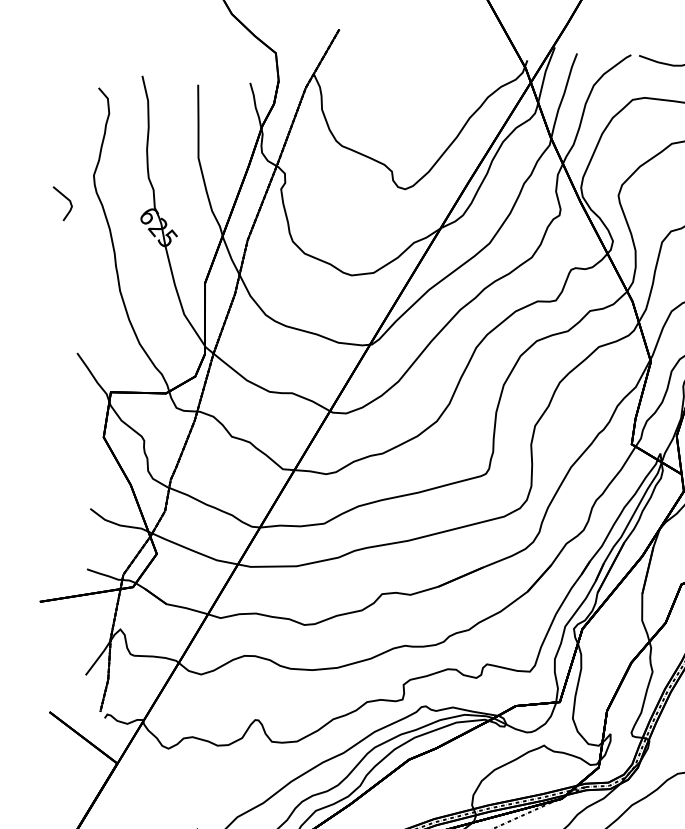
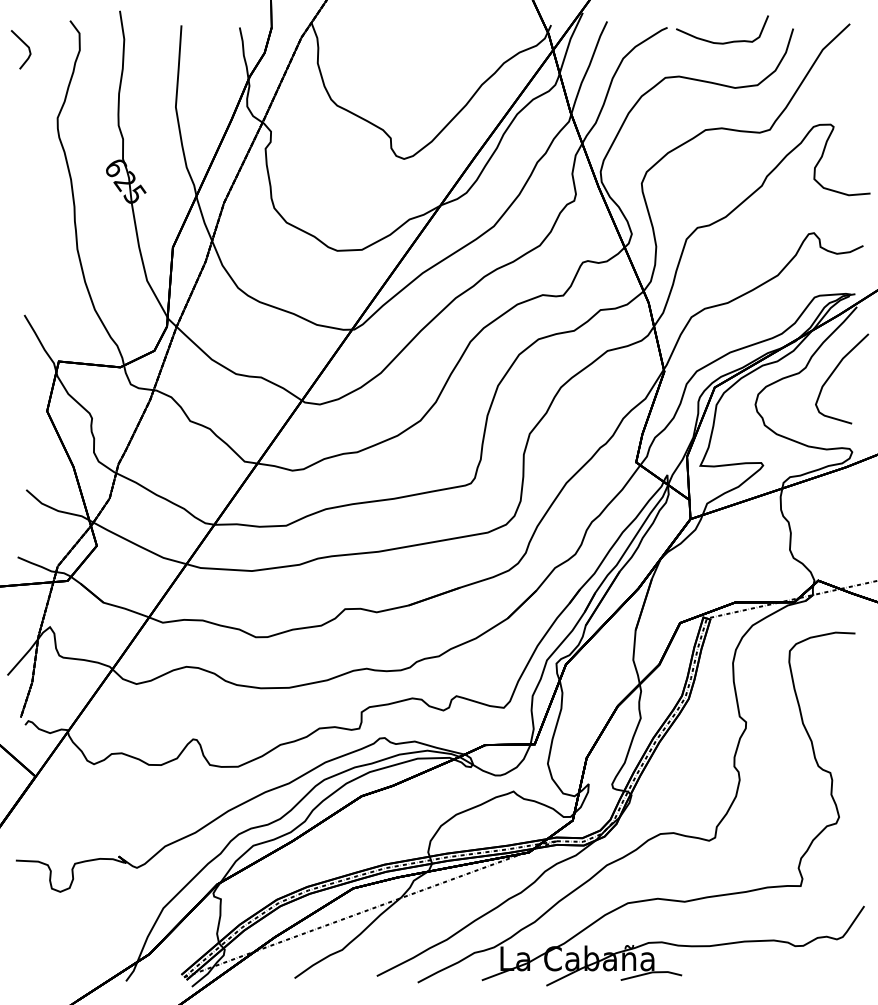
line: (65, 198) -> (24, 44), moved

